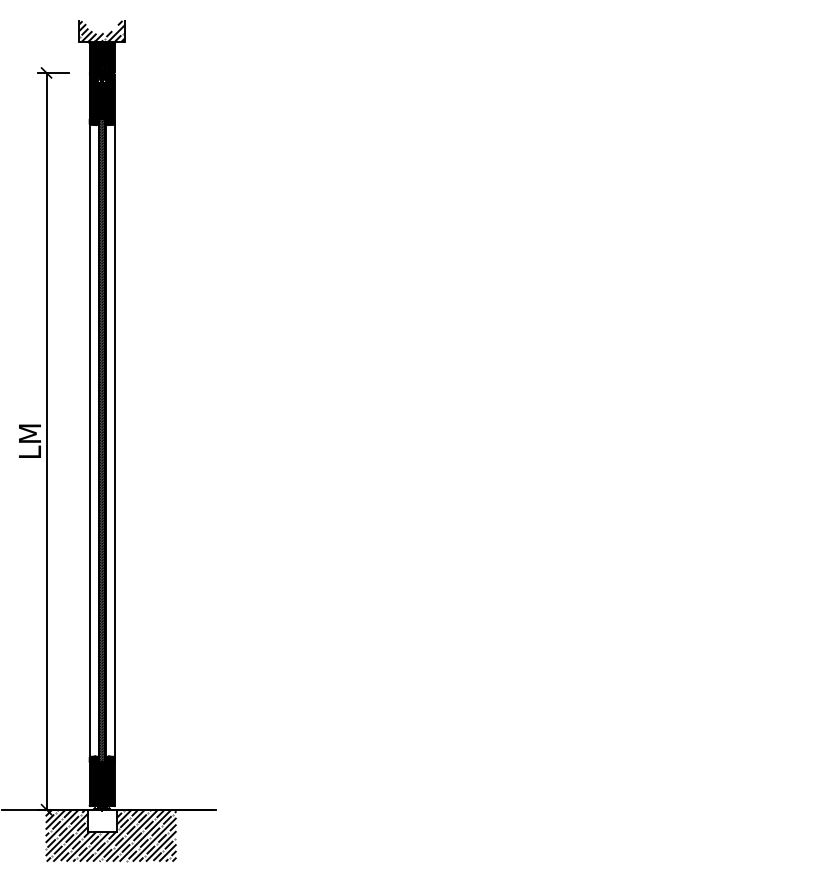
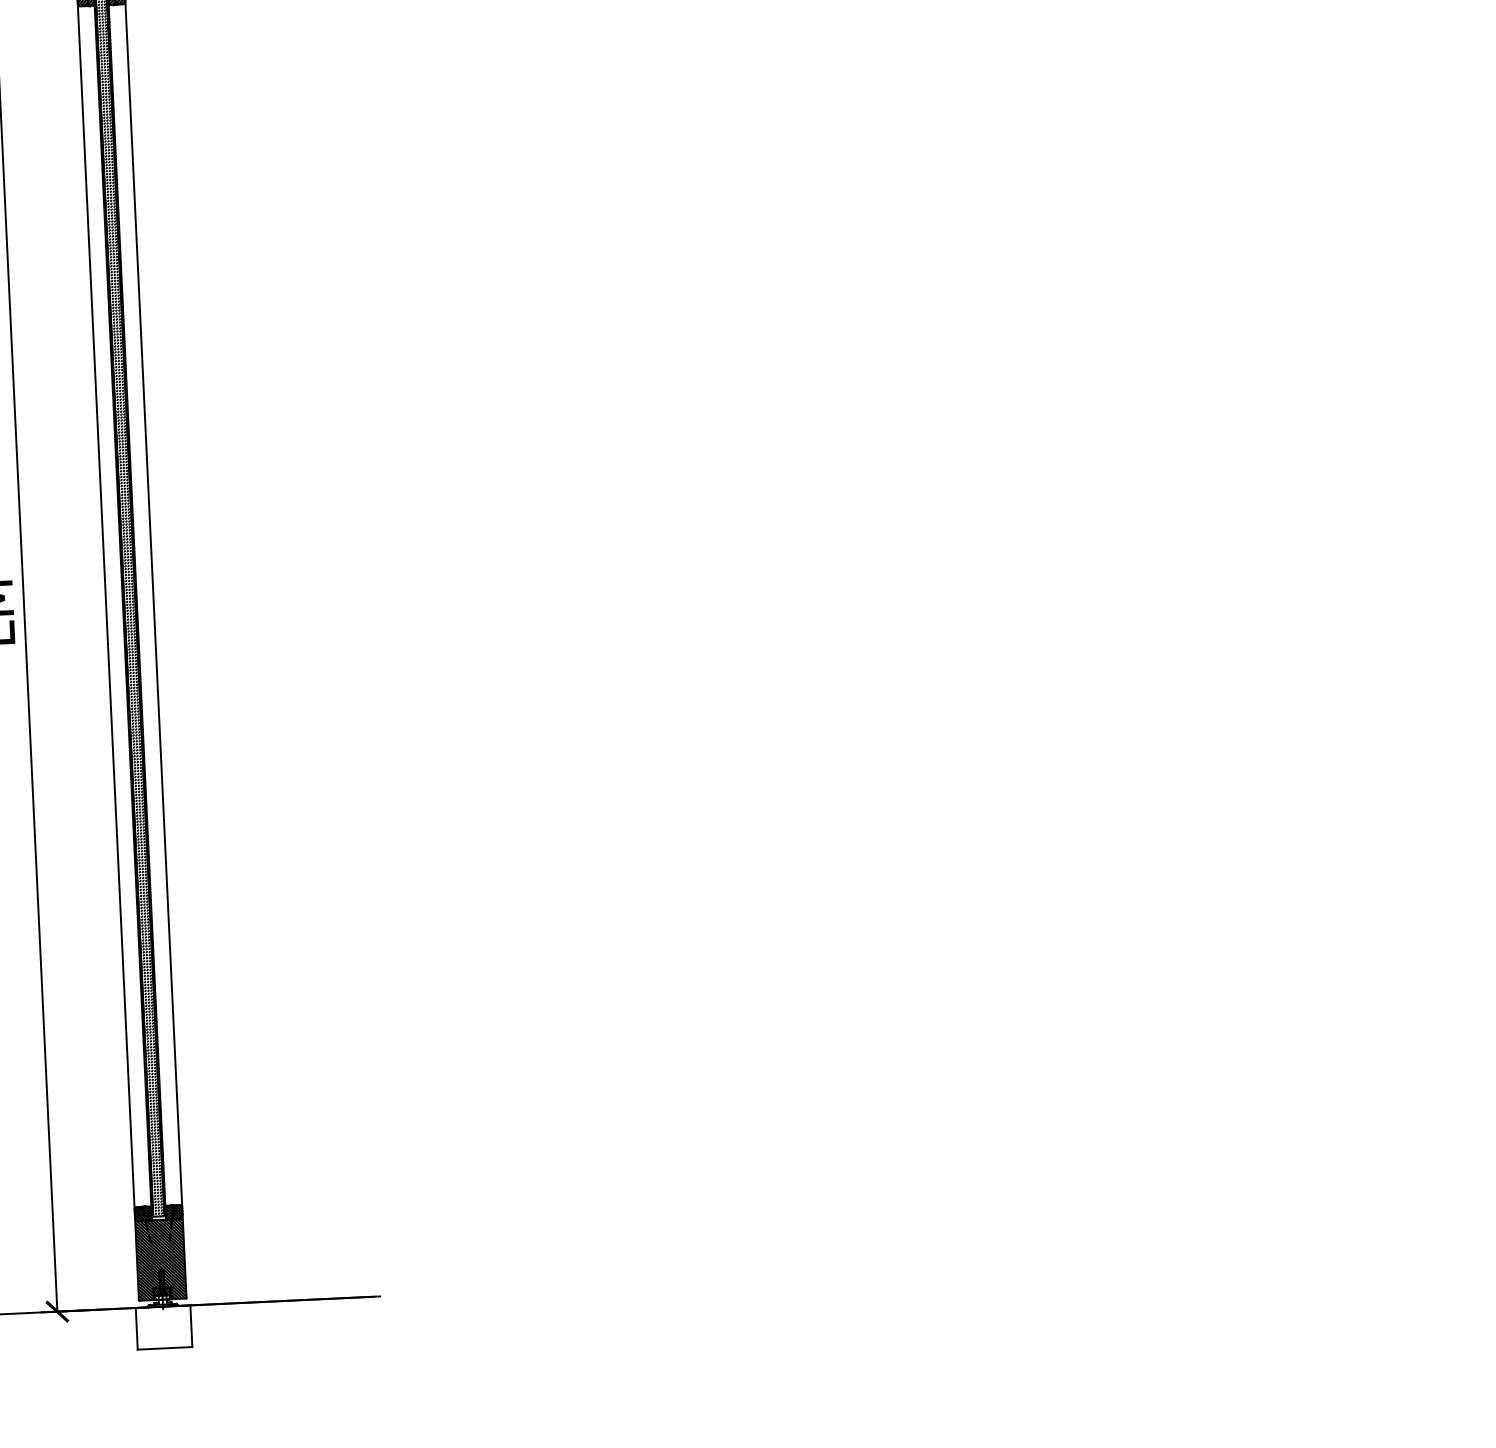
hatch: (110, 835) -> (181, 1354), removed

